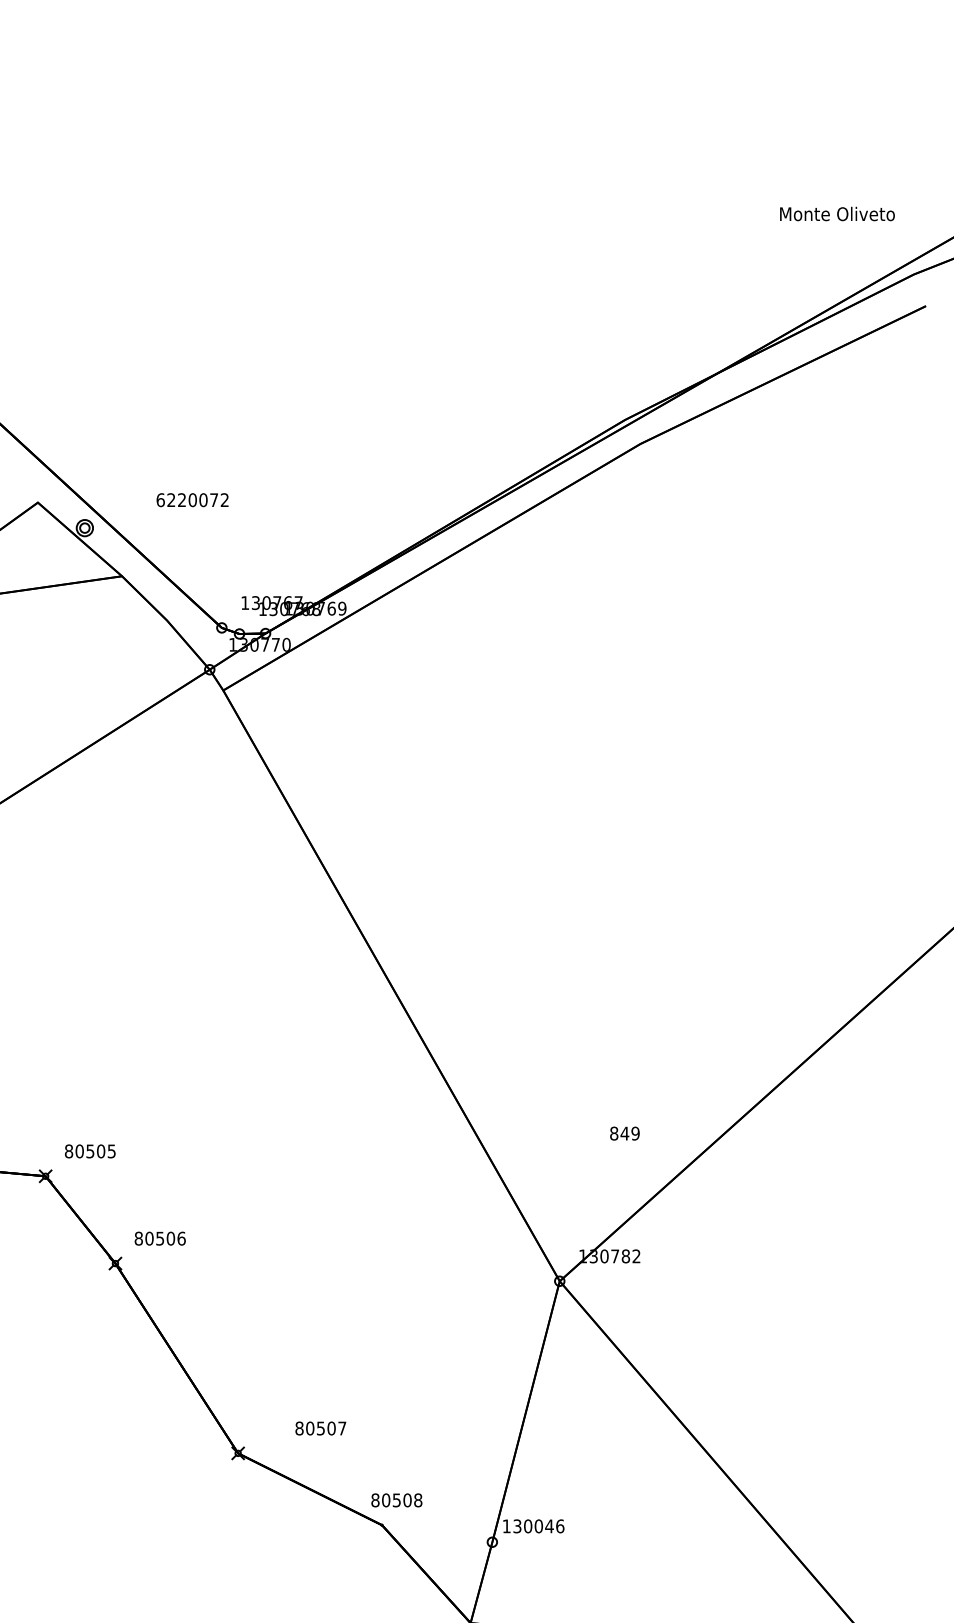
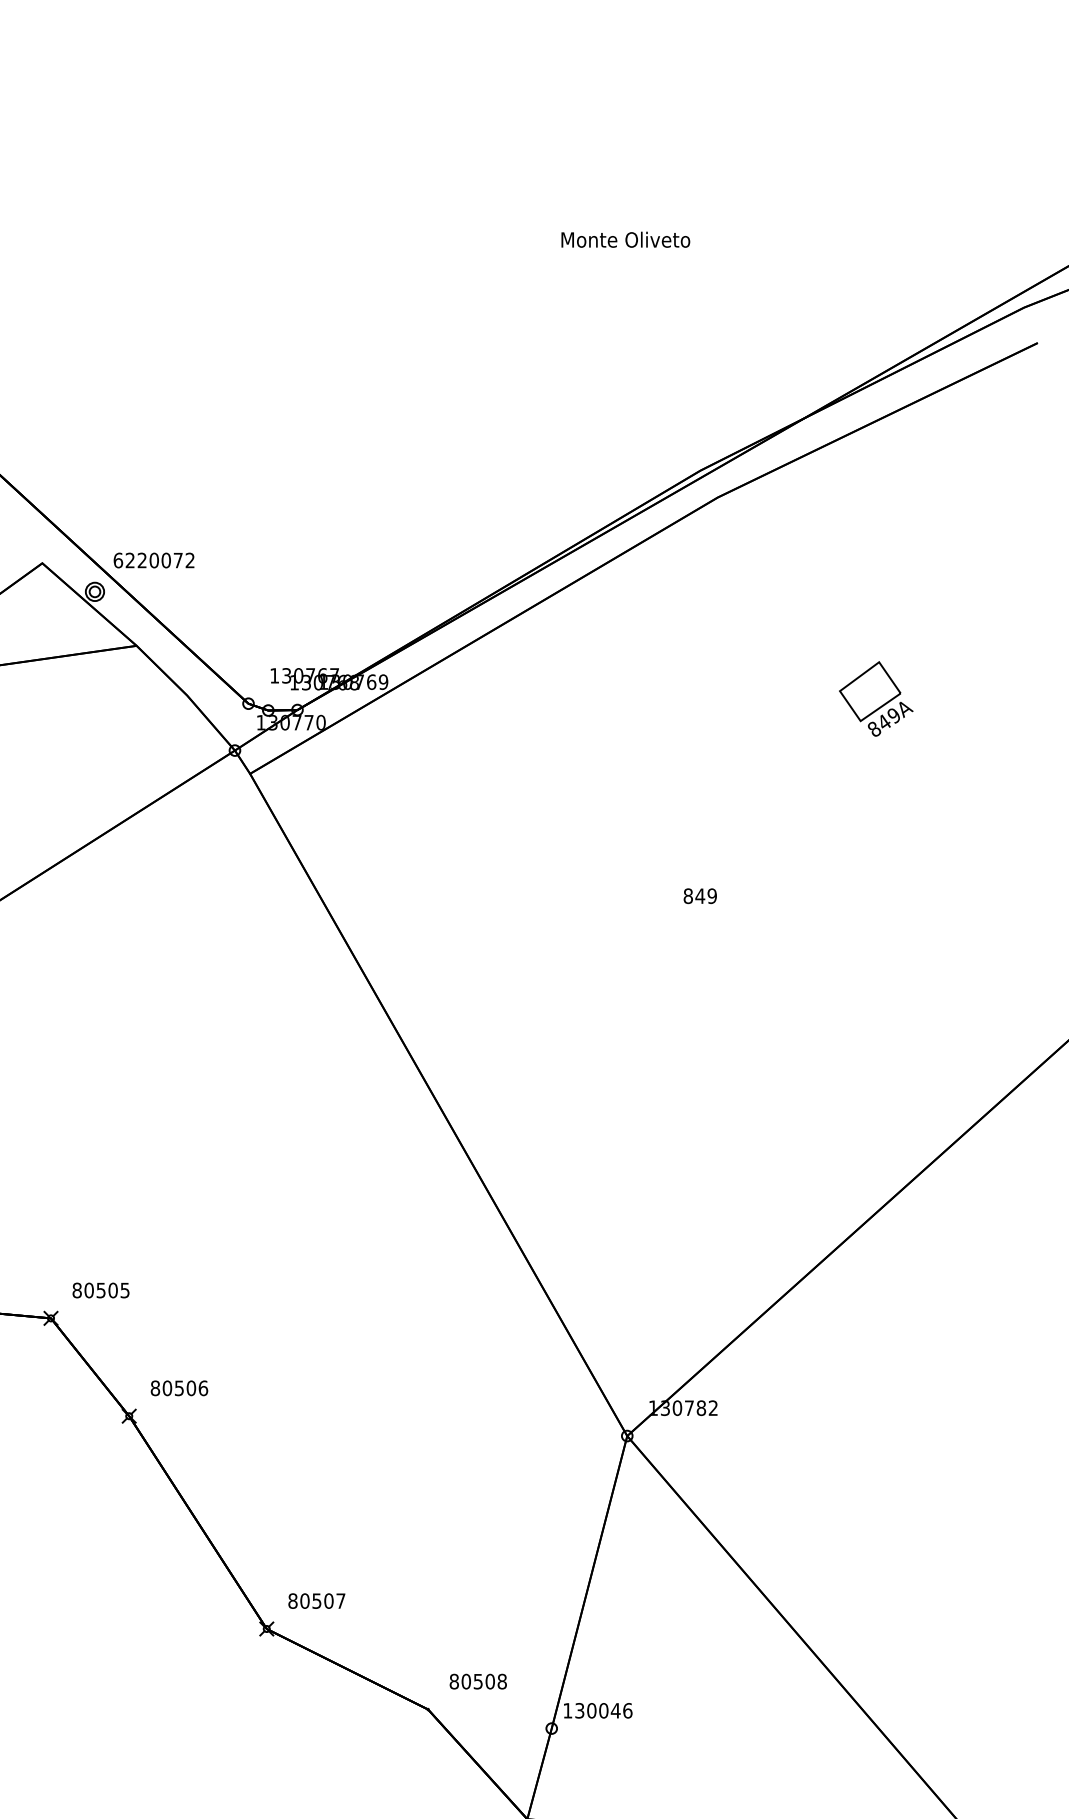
text: (837, 213) -> (625, 239), moved
text: (192, 500) -> (153, 560), moved
part: (781, 623) -> (875, 698), added
text: (624, 1133) -> (699, 896), moved
text: (320, 1428) -> (316, 1601), moved
text: (396, 1500) -> (477, 1681), moved

